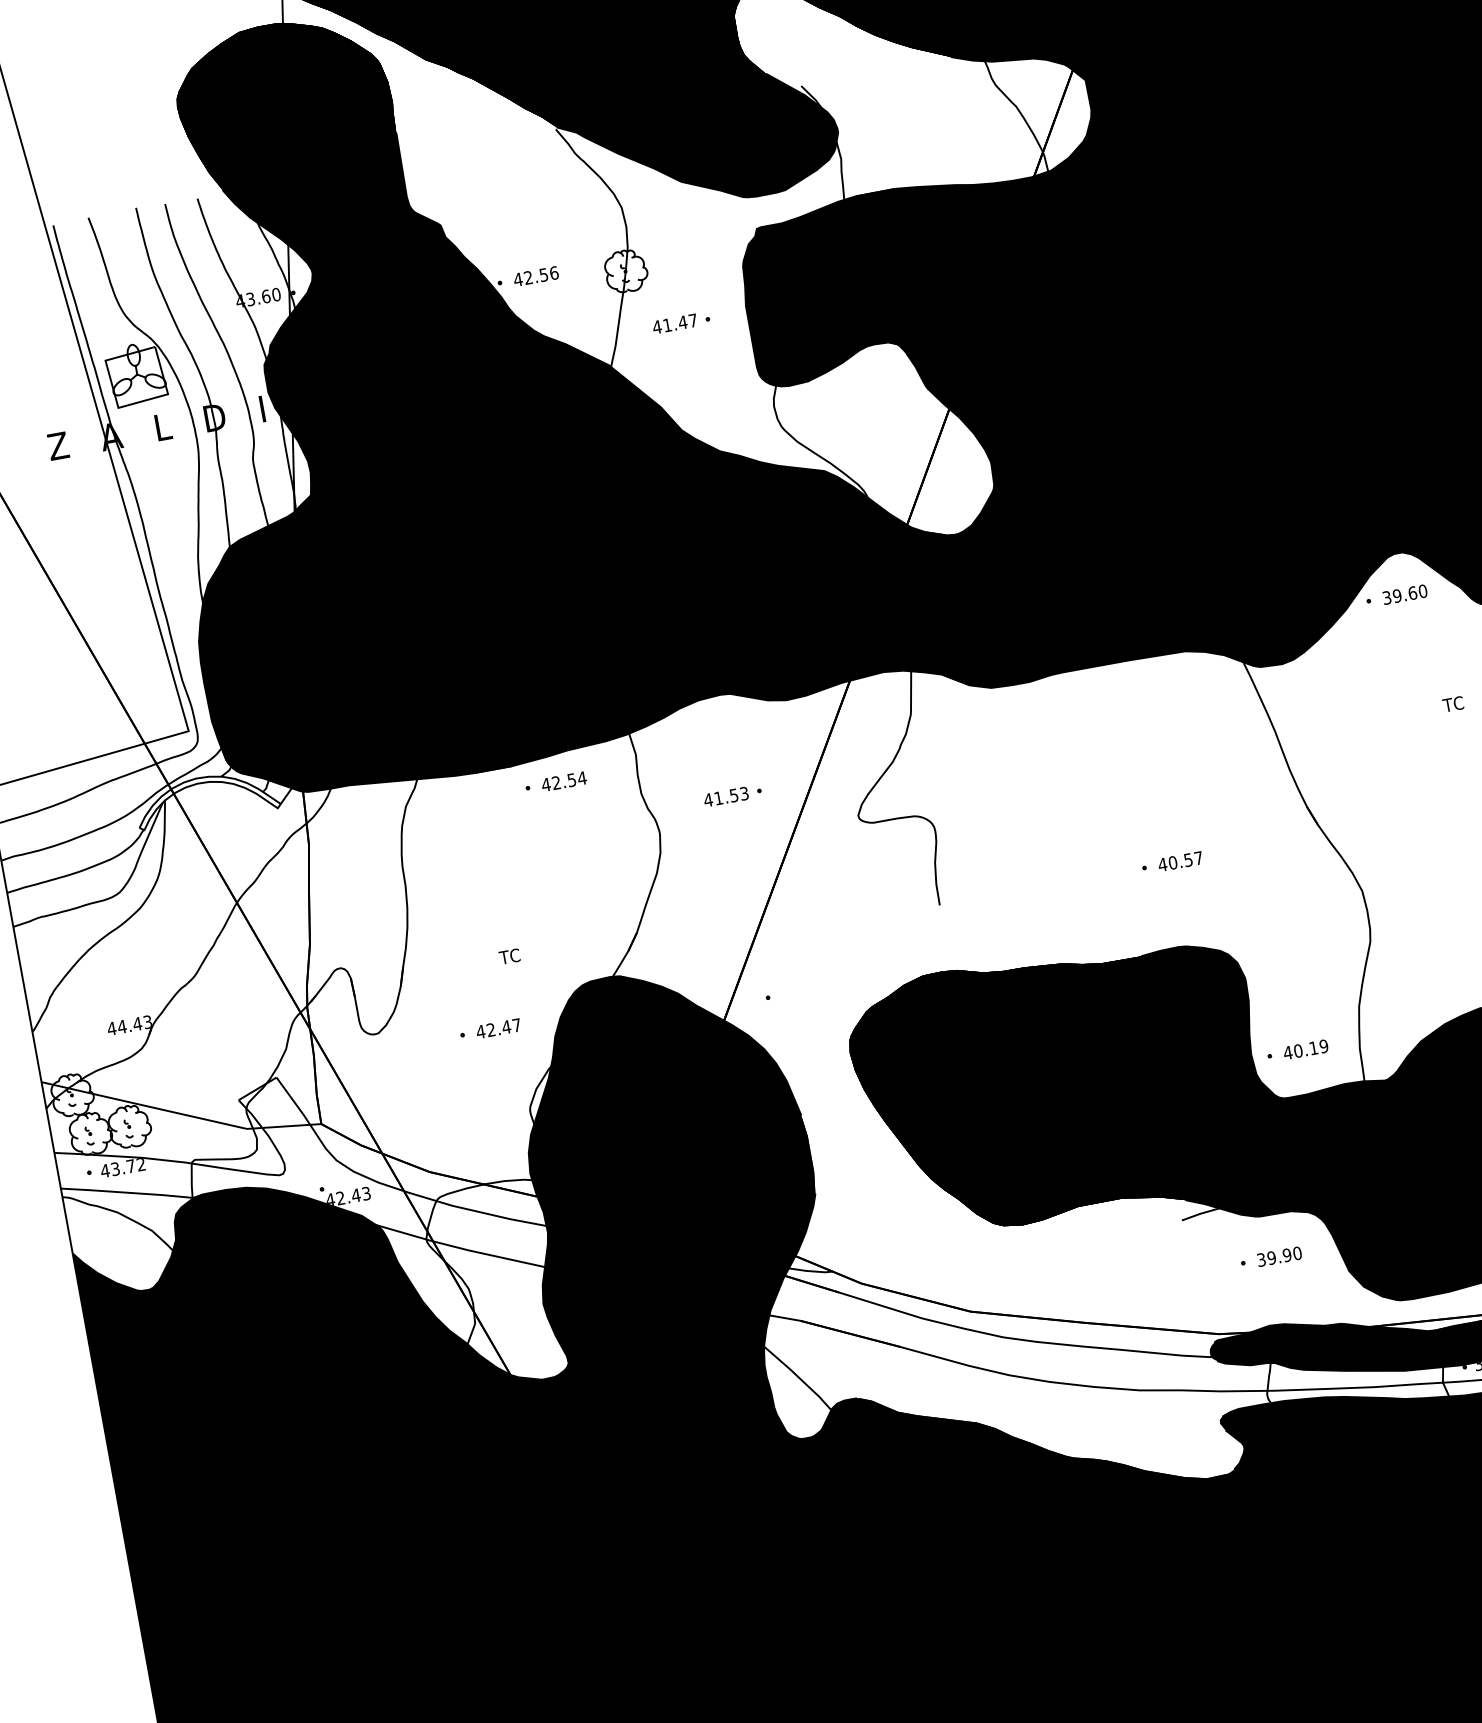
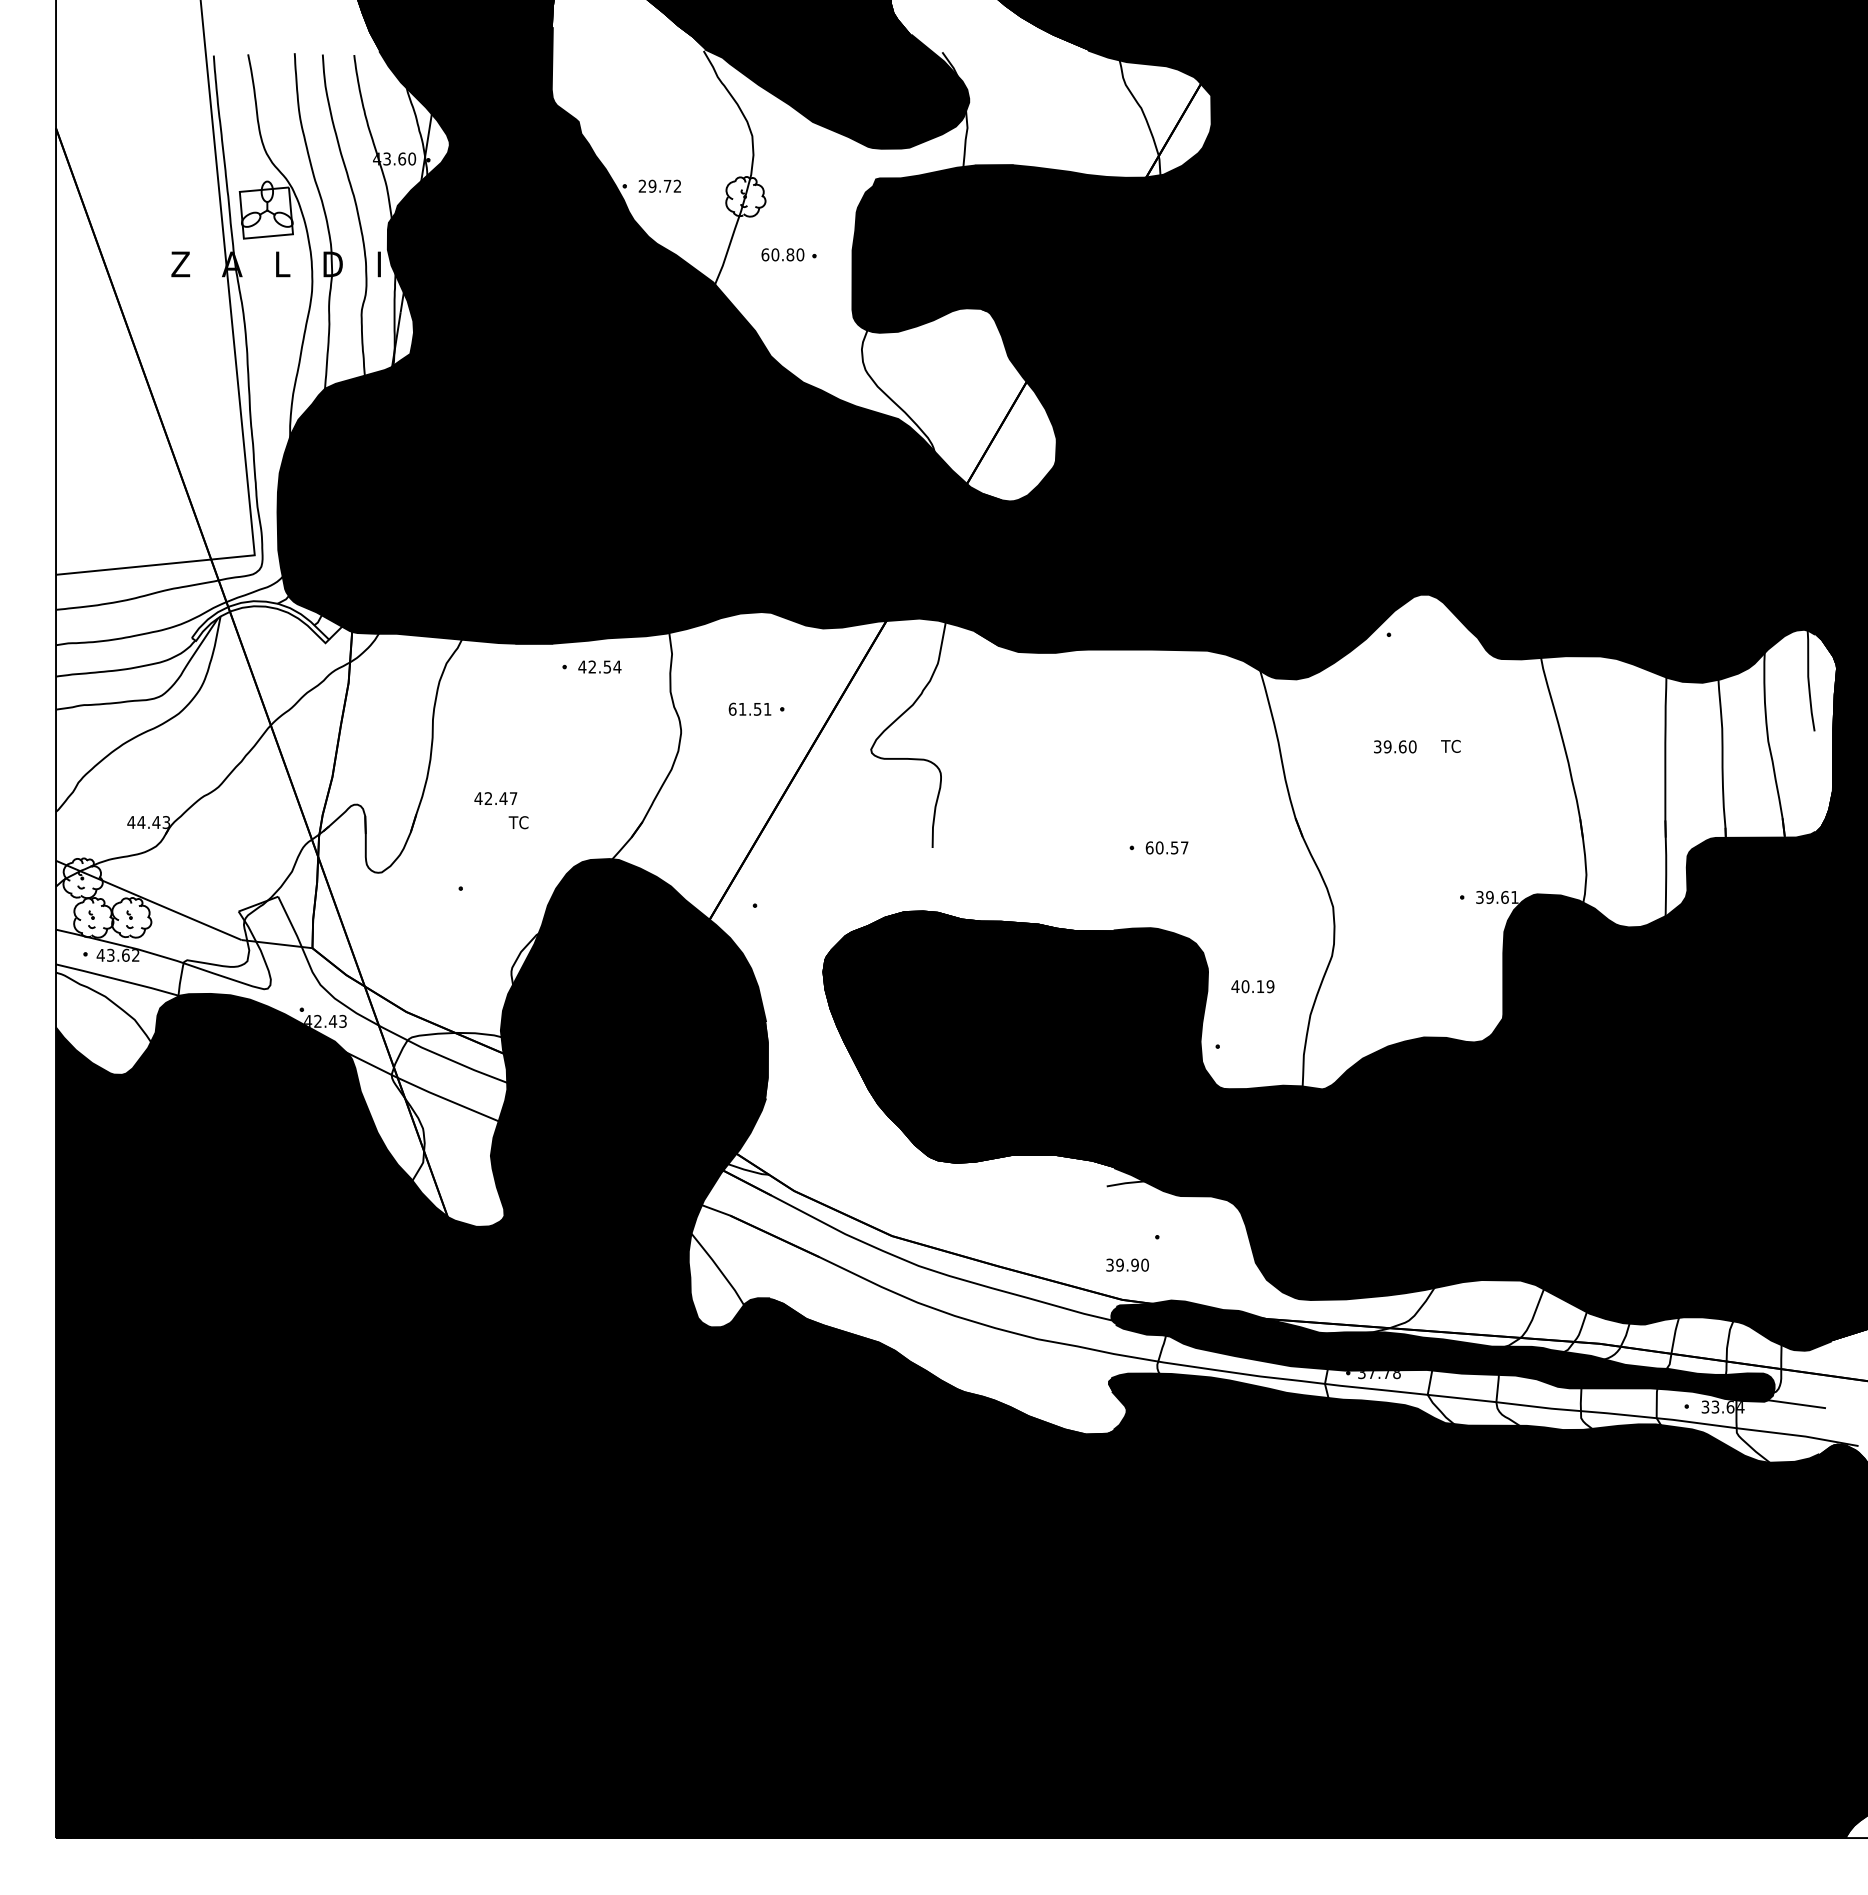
text: (535, 275) -> (659, 185), 42.56 -> 29.72
text: (674, 323) -> (782, 254), 41.47 -> 60.80
text: (1405, 594) -> (1395, 746), moved
text: (725, 796) -> (749, 708), 41.53 -> 61.51
text: (1162, 864) -> (1149, 847), 40.57 -> 60.57
text: (498, 1028) -> (495, 798), moved
text: (1305, 1049) -> (1252, 986), moved
text: (130, 1165) -> (125, 954), 43.72 -> 43.62
text: (1279, 1255) -> (1127, 1264), moved

